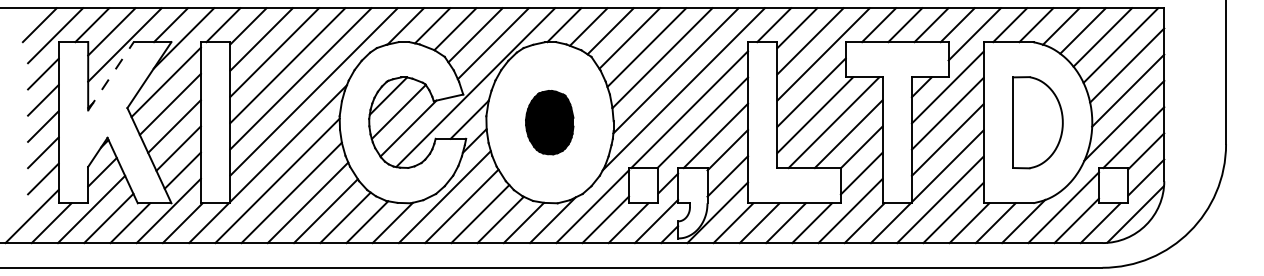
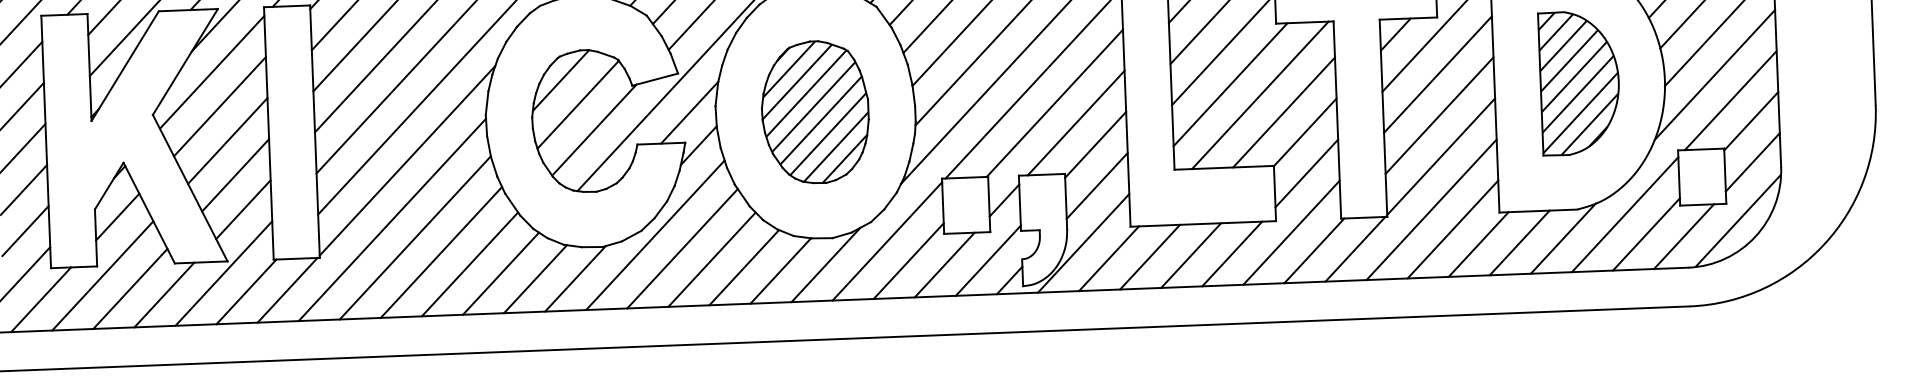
line: (111, 75) -> (125, 64), dashed -> solid
part: (549, 122) -> (814, 112), size x1.43
hatch: (1037, 122) -> (1579, 82), added

